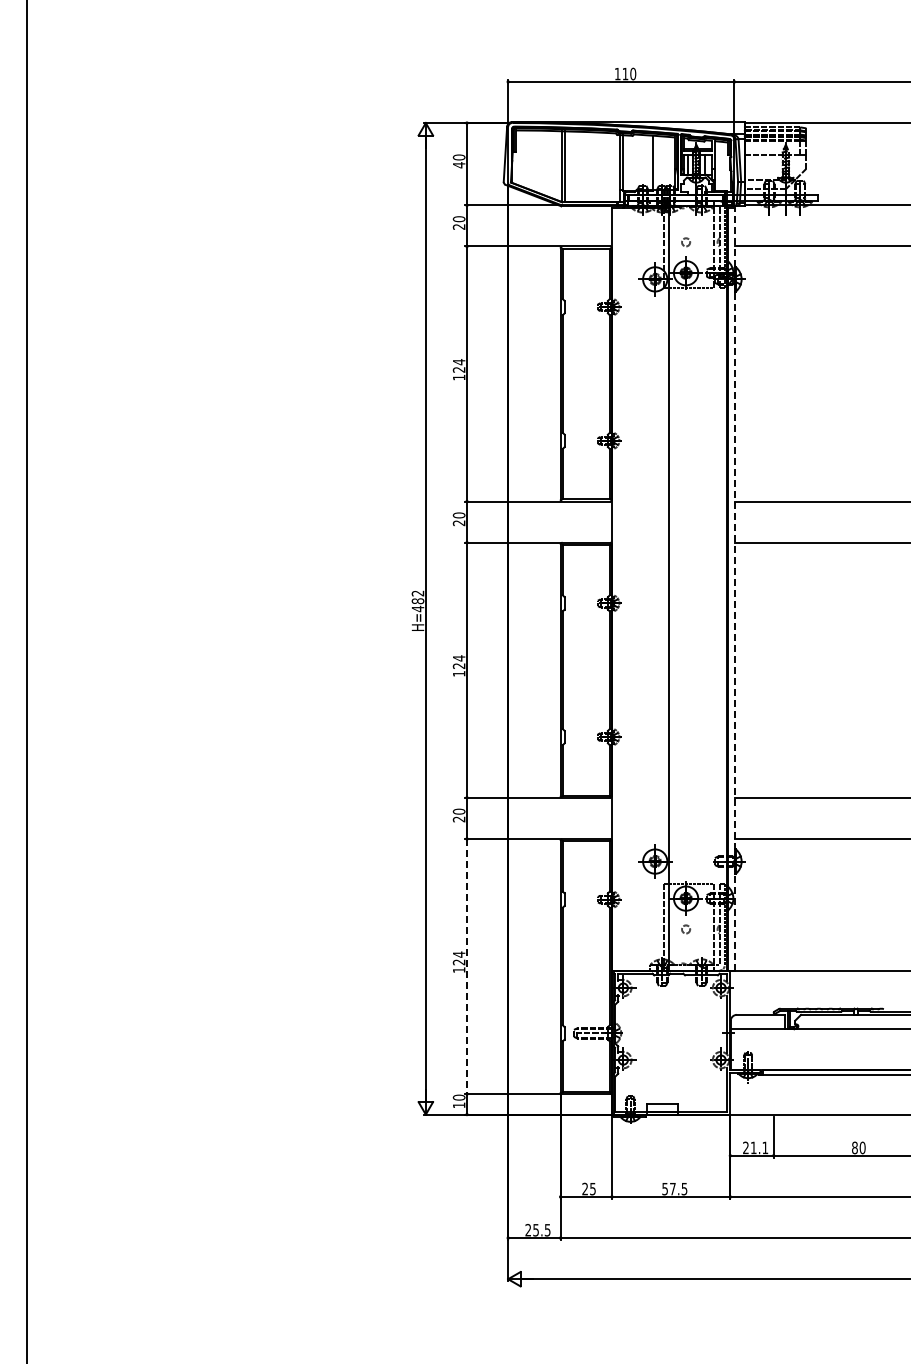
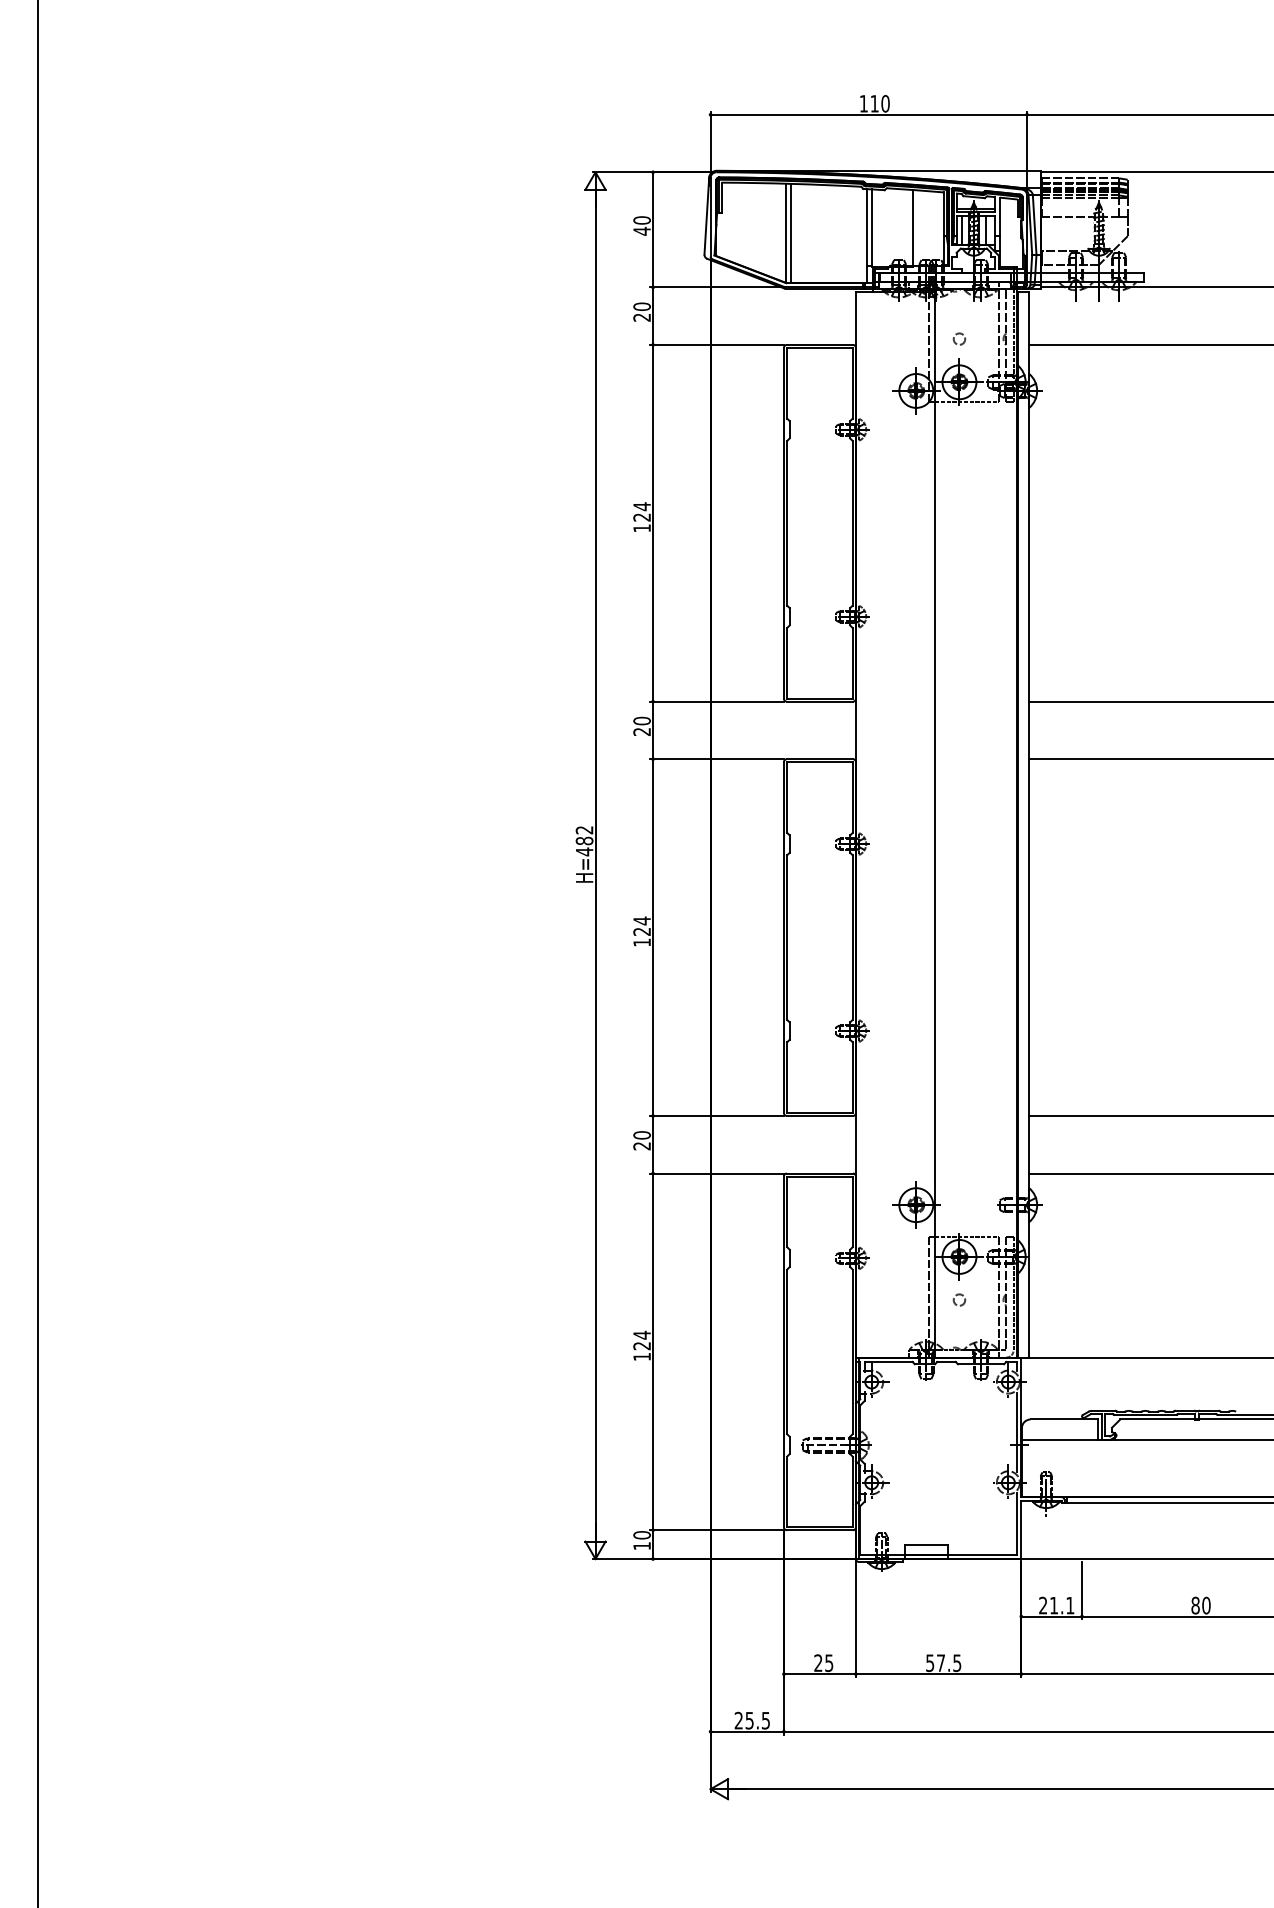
line: (735, 589) -> (1028, 824), dashed -> solid
line: (466, 966) -> (652, 1351), dashed -> solid

